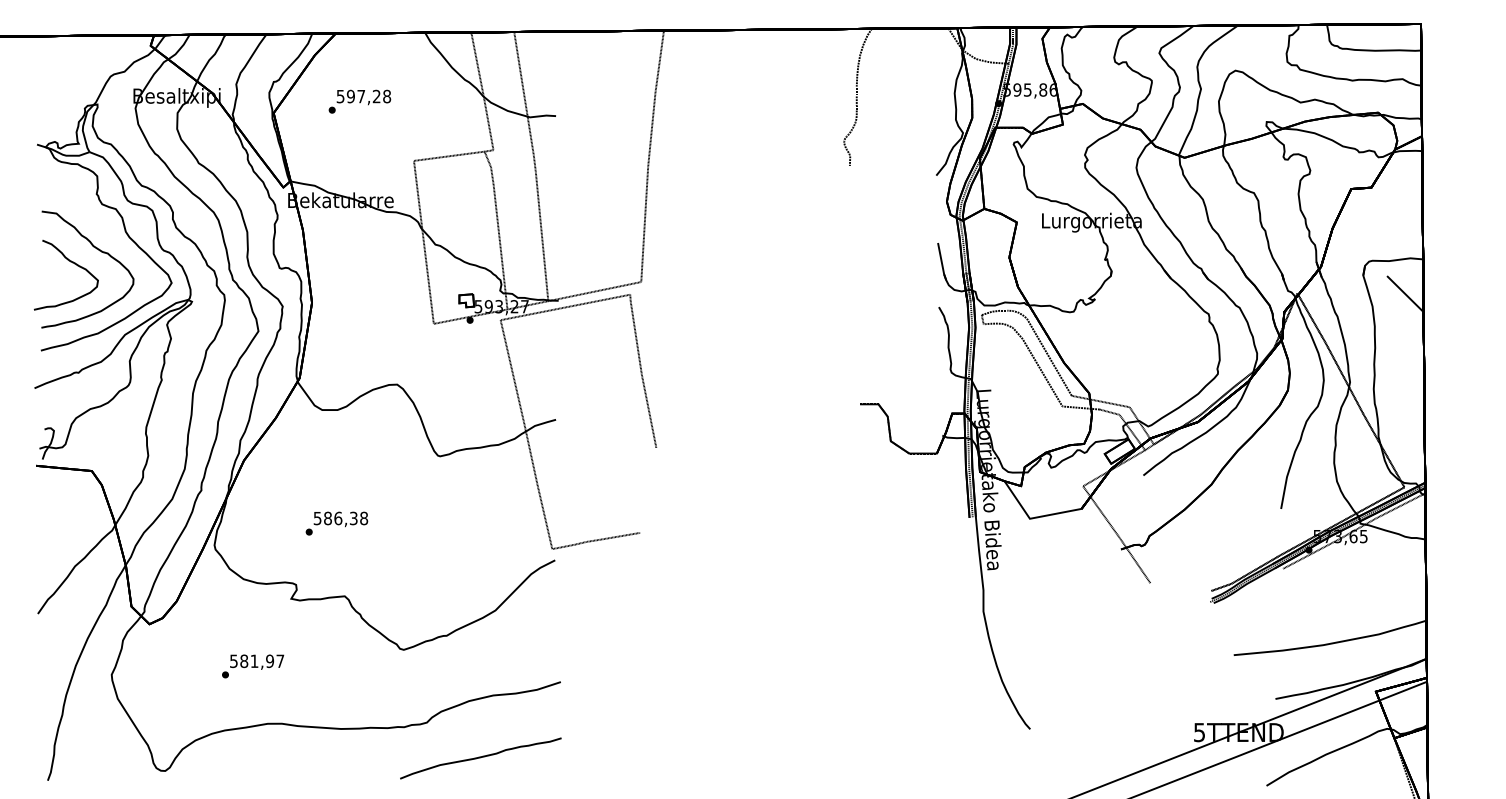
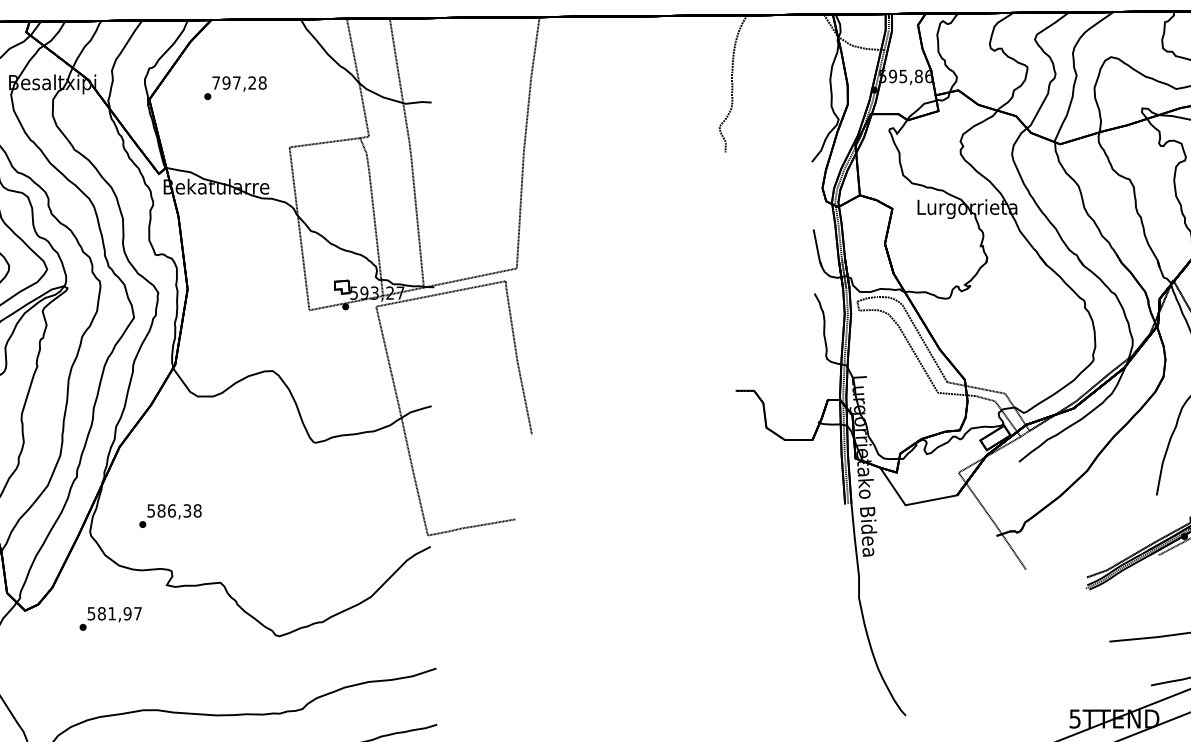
text: (340, 96) -> (216, 82), 597,28 -> 797,28
text: (336, 523) -> (170, 515), moved
text: (253, 666) -> (111, 618), moved

